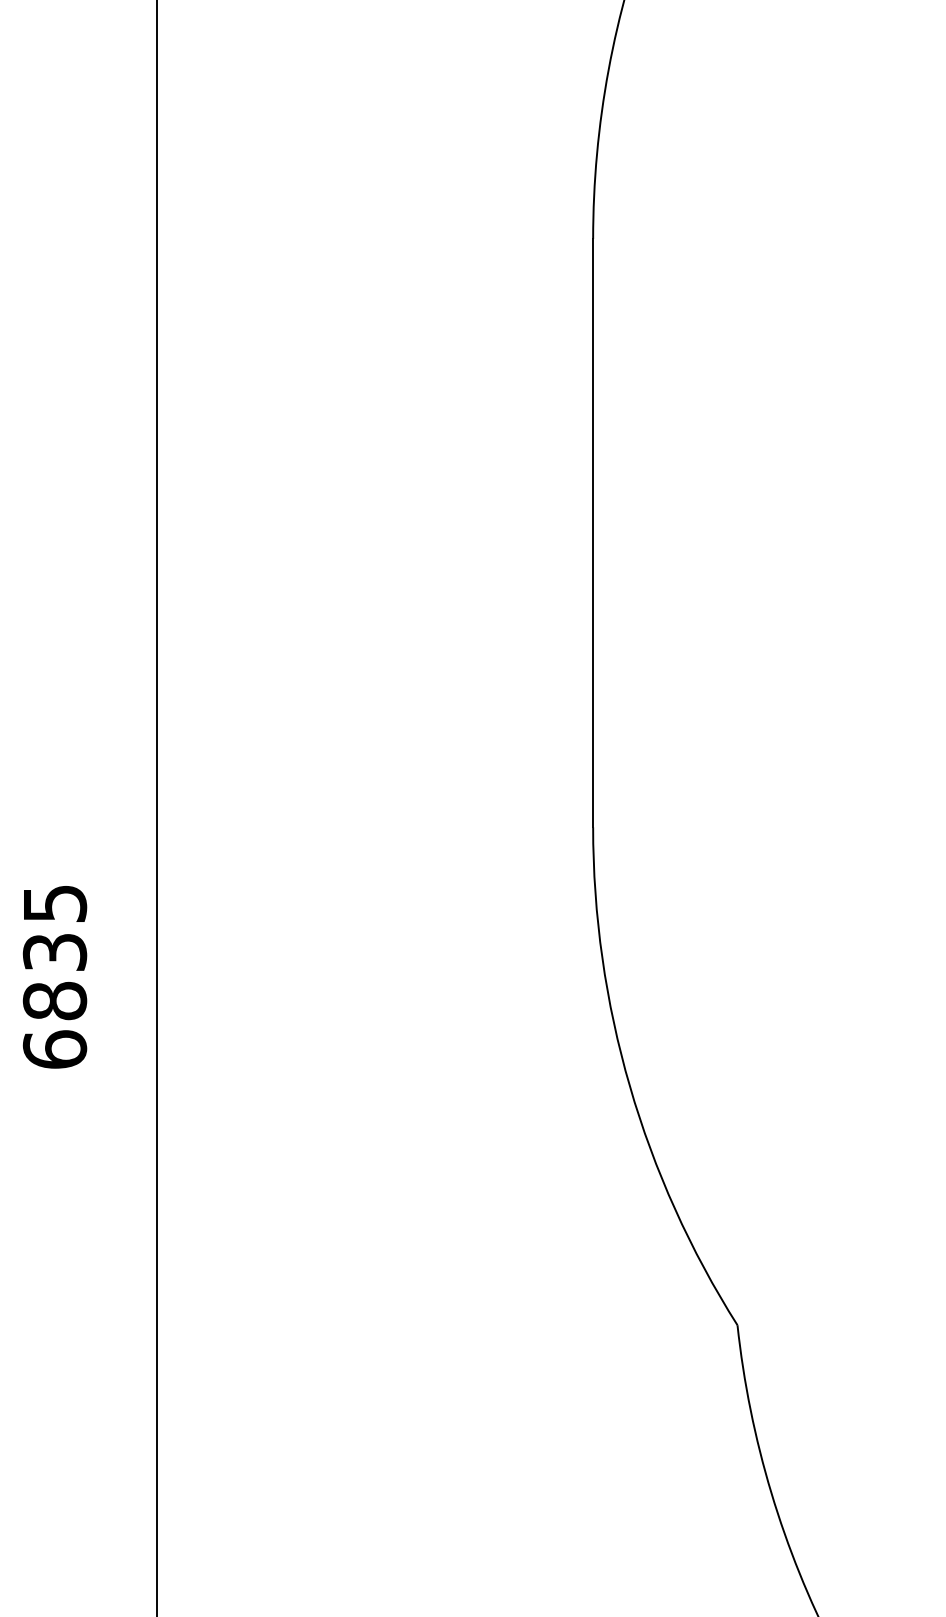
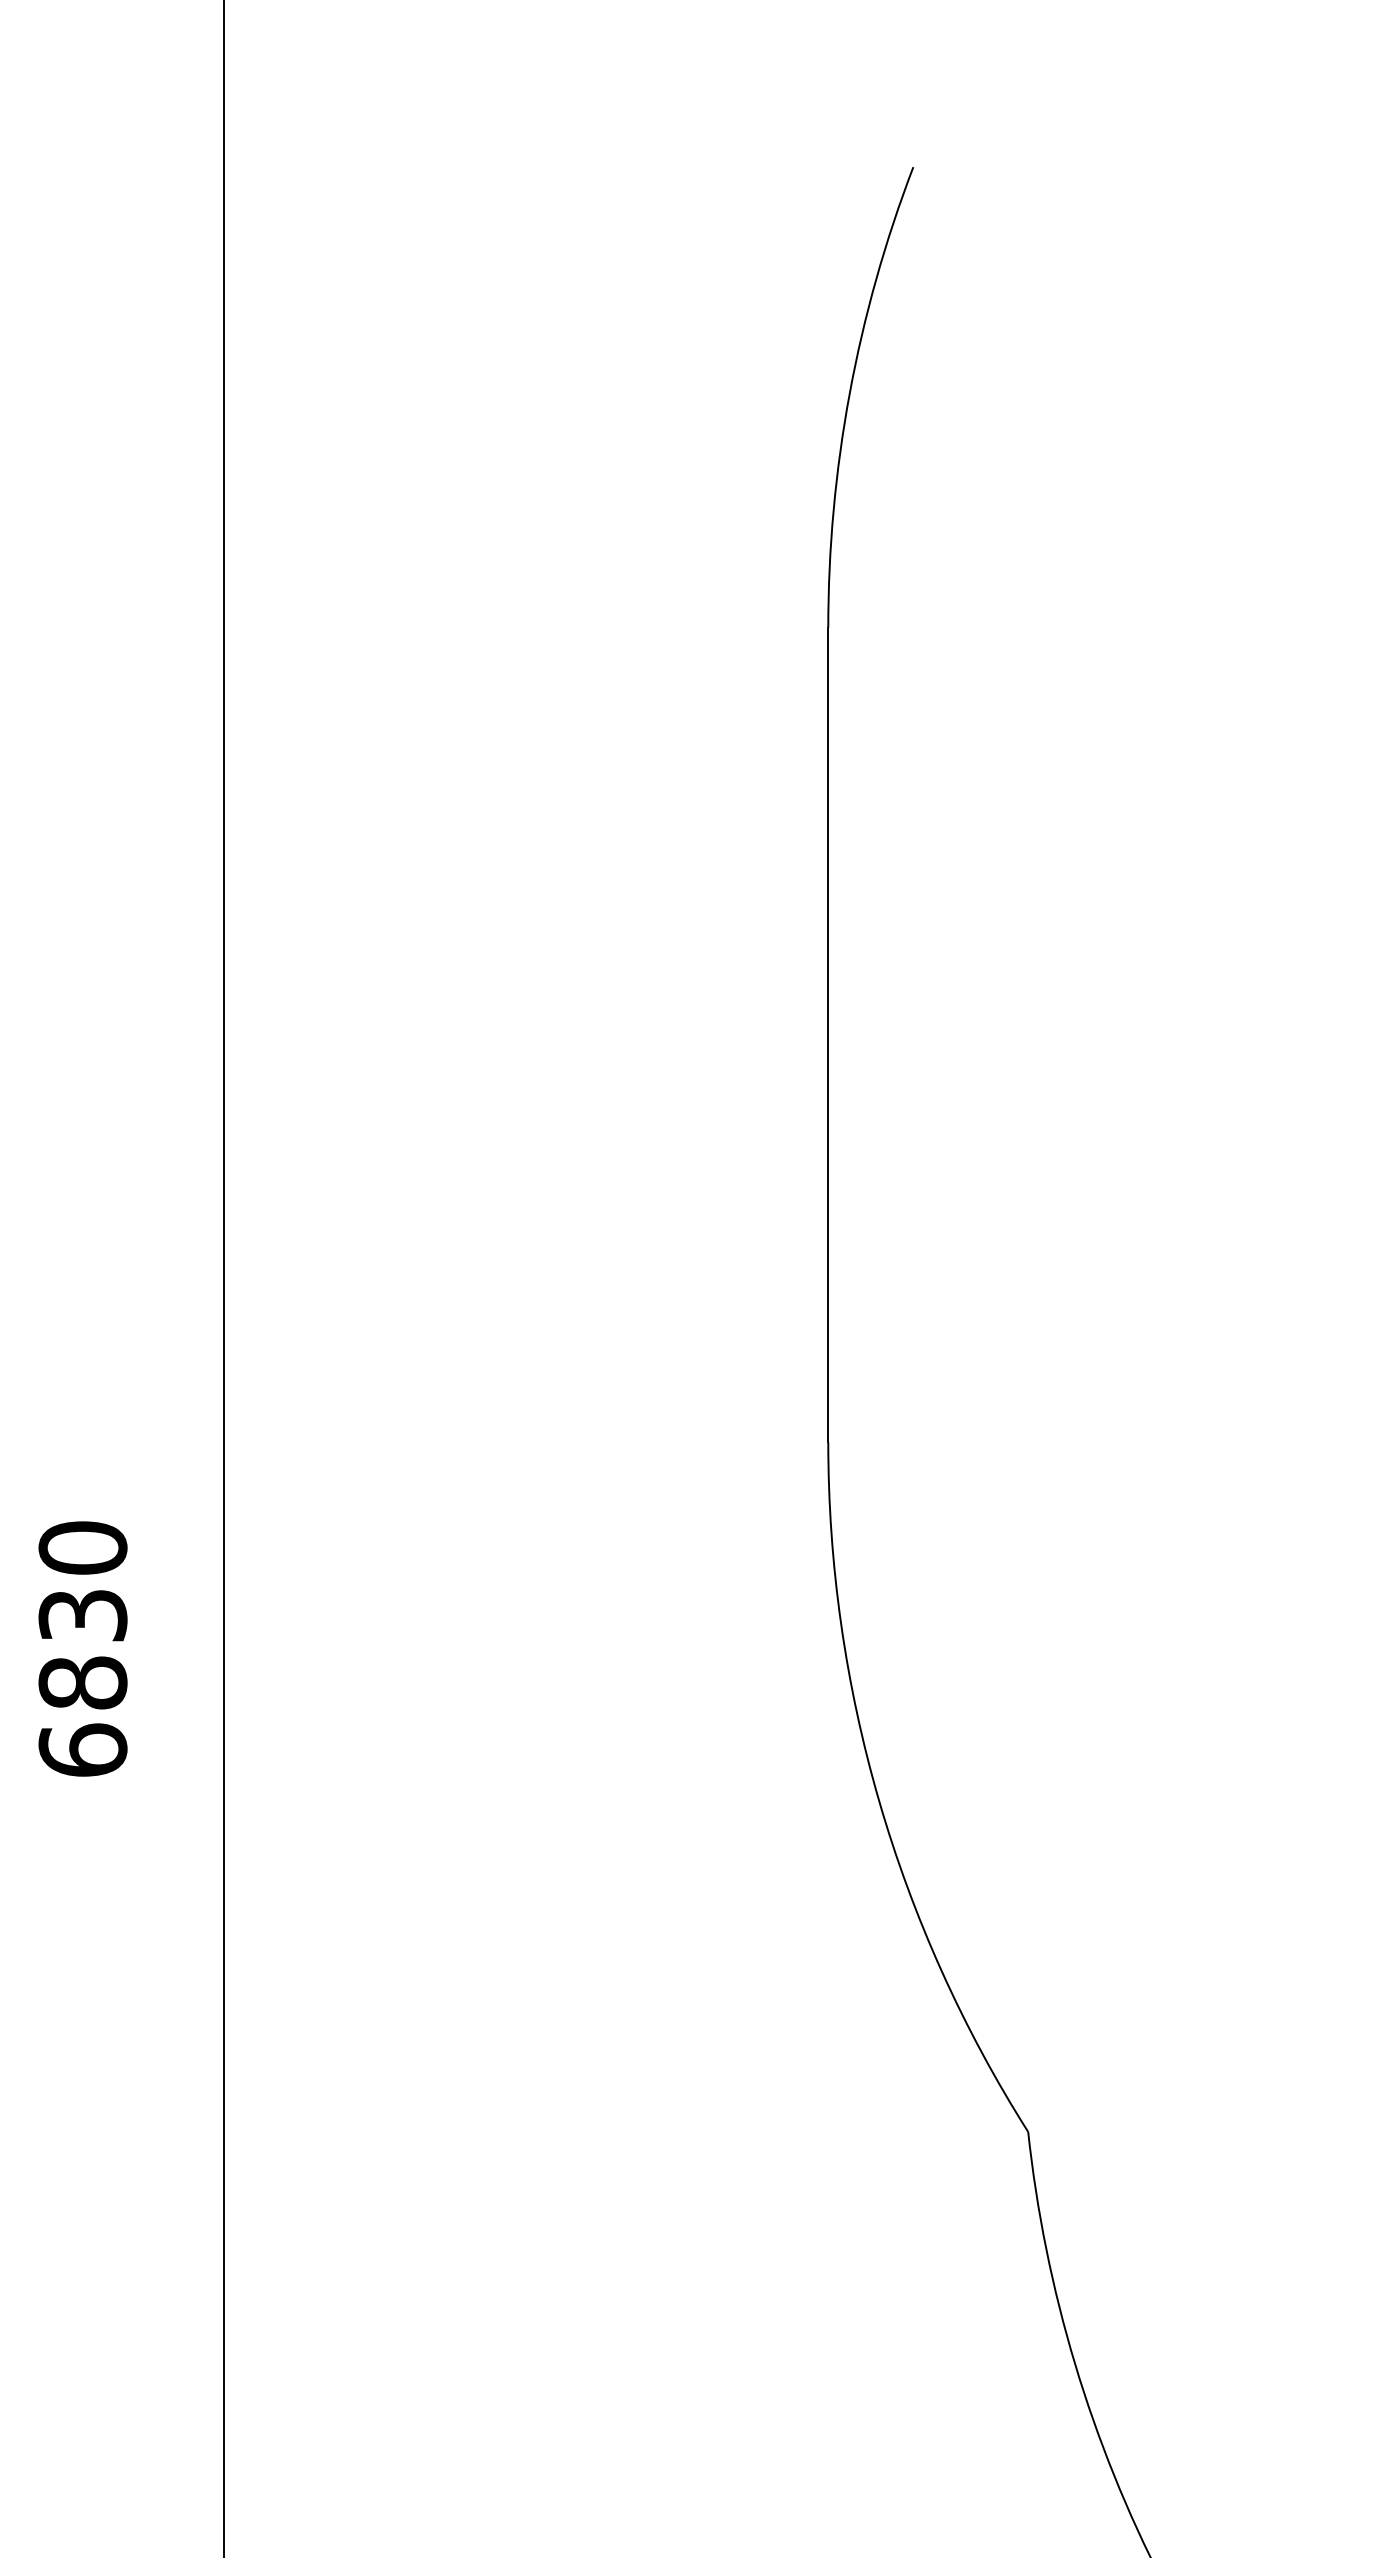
text: (54, 903) -> (82, 1547), 6835 -> 6830

